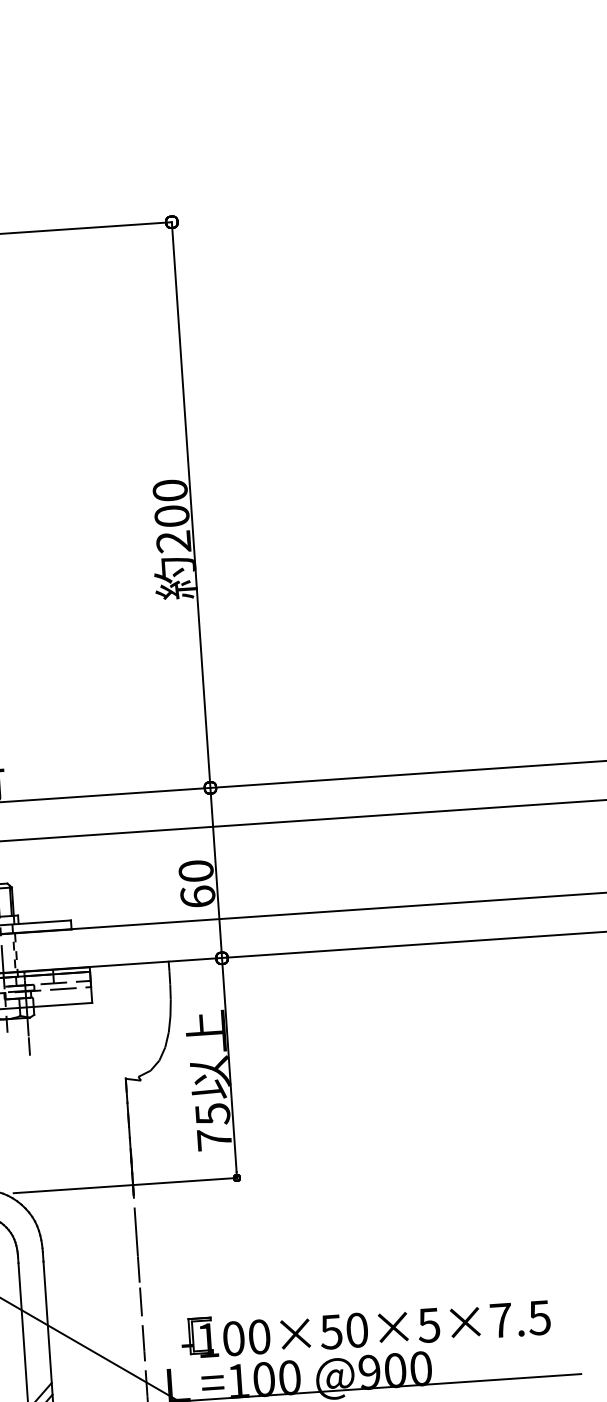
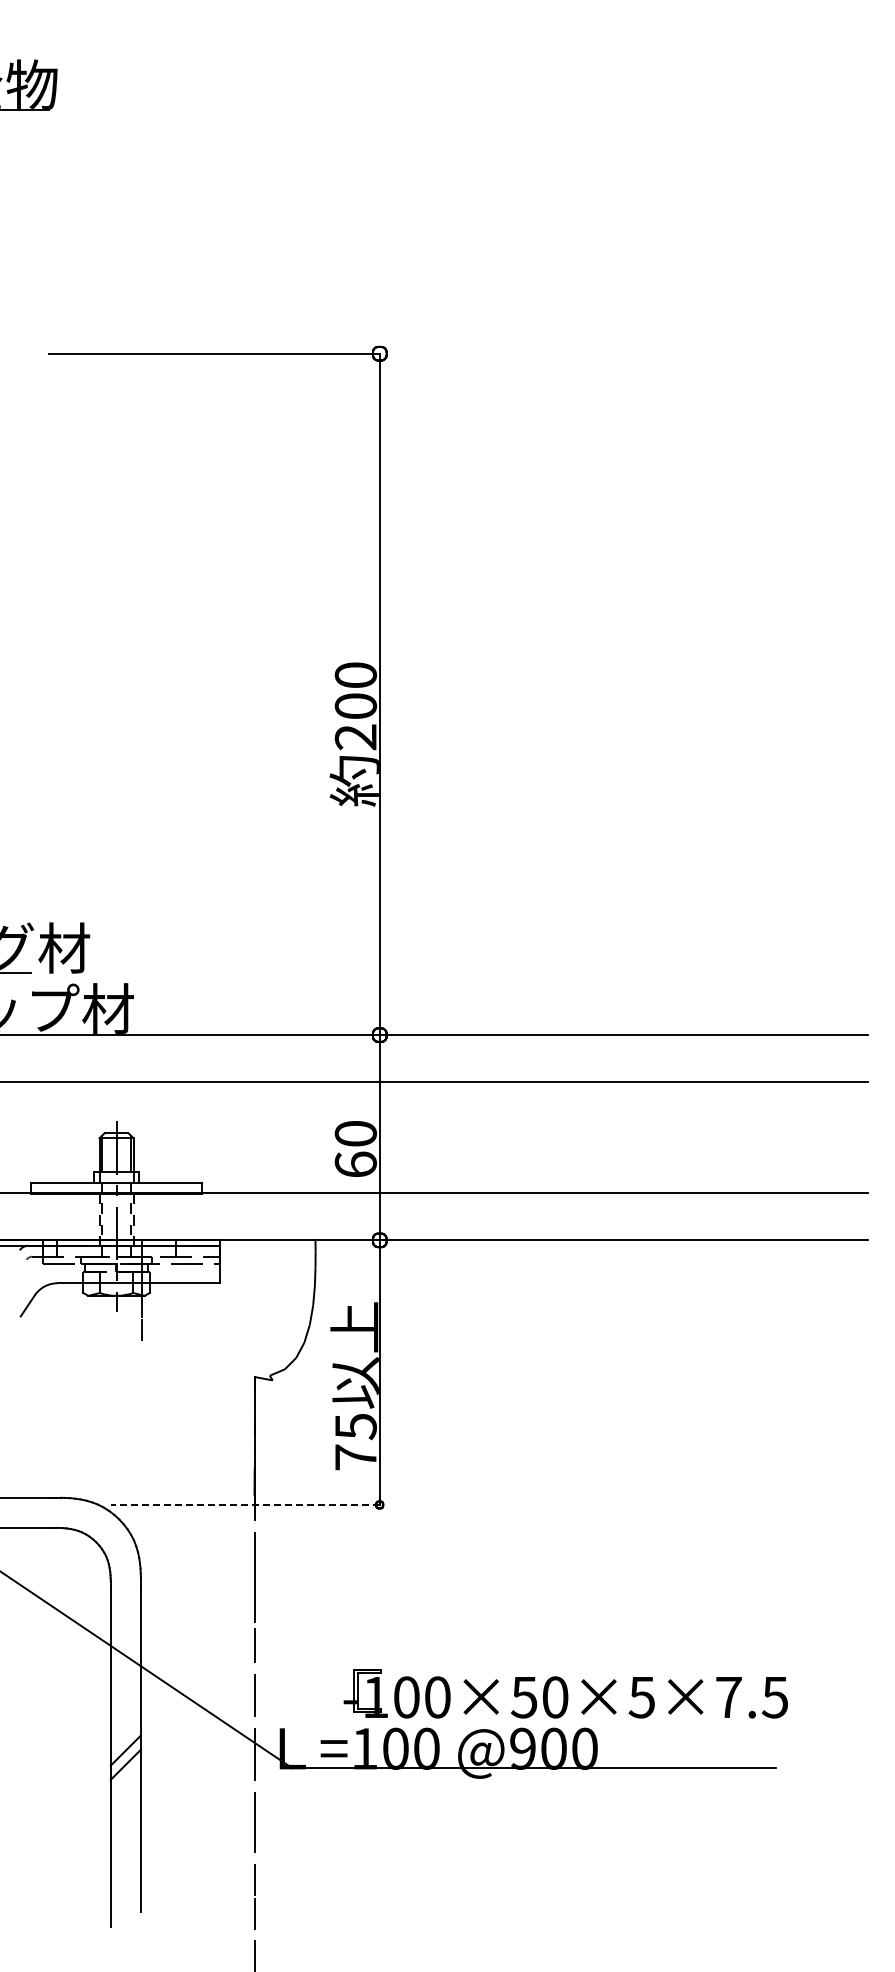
line: (124, 1185) -> (244, 1504), solid -> dashed
part: (365, 1326) -> (565, 1693), moved

